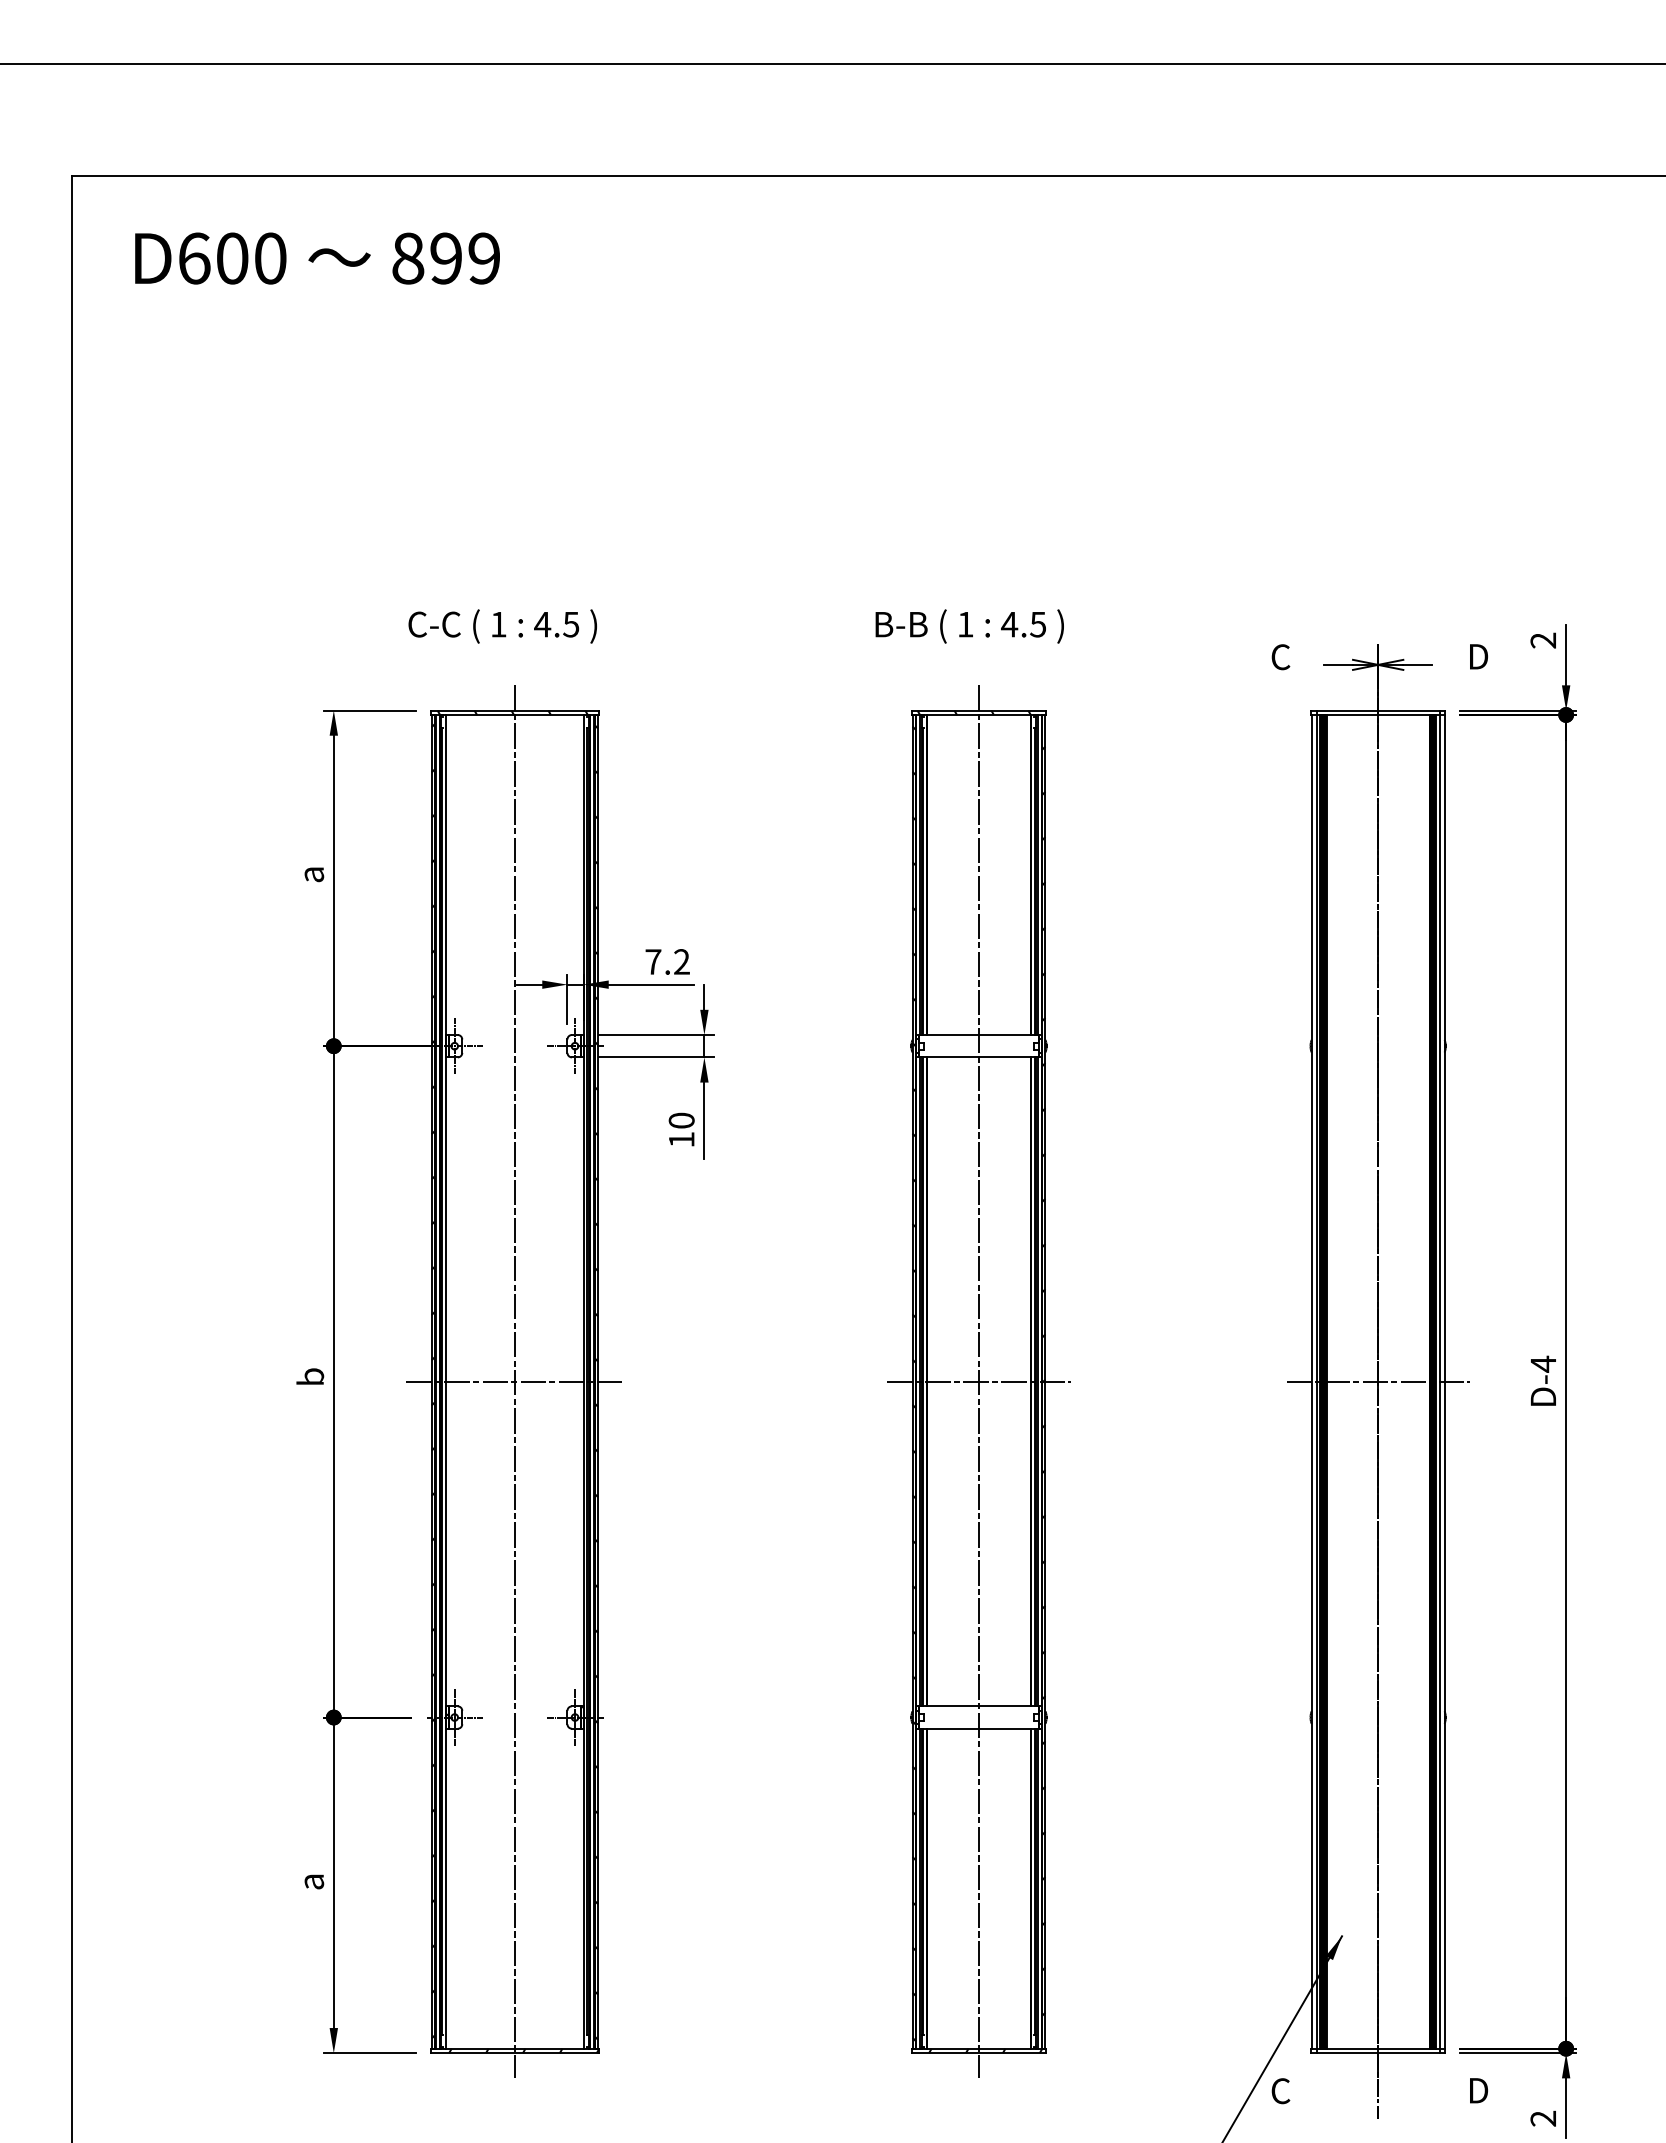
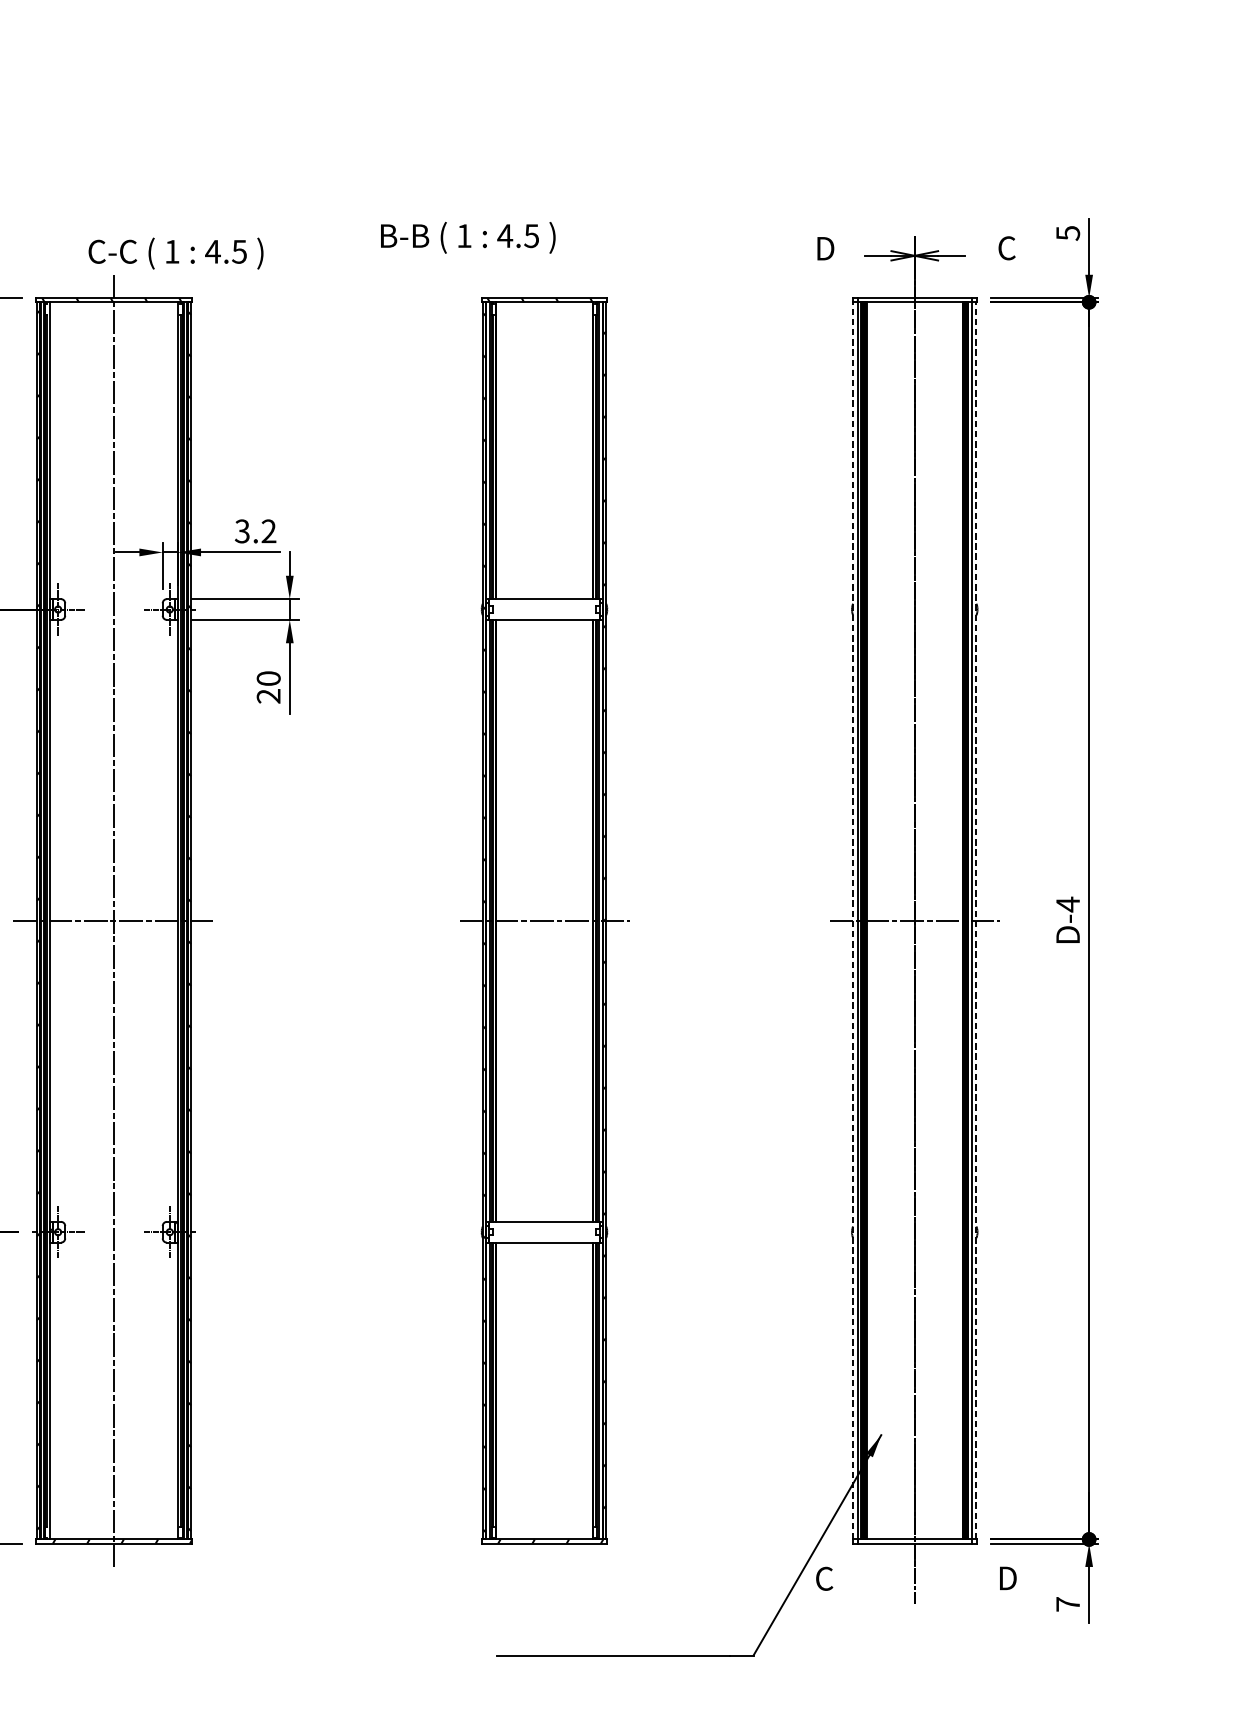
text: (502, 626) -> (175, 253), moved
text: (969, 626) -> (467, 237), moved
text: (1543, 640) -> (1068, 233), 2 -> 5
text: (1478, 656) -> (1007, 248), D -> C
text: (1281, 657) -> (825, 248), C -> D
text: (653, 961) -> (242, 530), 7.2 -> 3.2
text: (681, 1139) -> (268, 696), 10 -> 20
line: (978, 1381) -> (544, 920), removed
line: (1311, 1381) -> (852, 920), solid -> dashed
line: (1444, 1381) -> (976, 920), solid -> dashed
text: (1542, 2118) -> (1067, 1604), 2 -> 7

